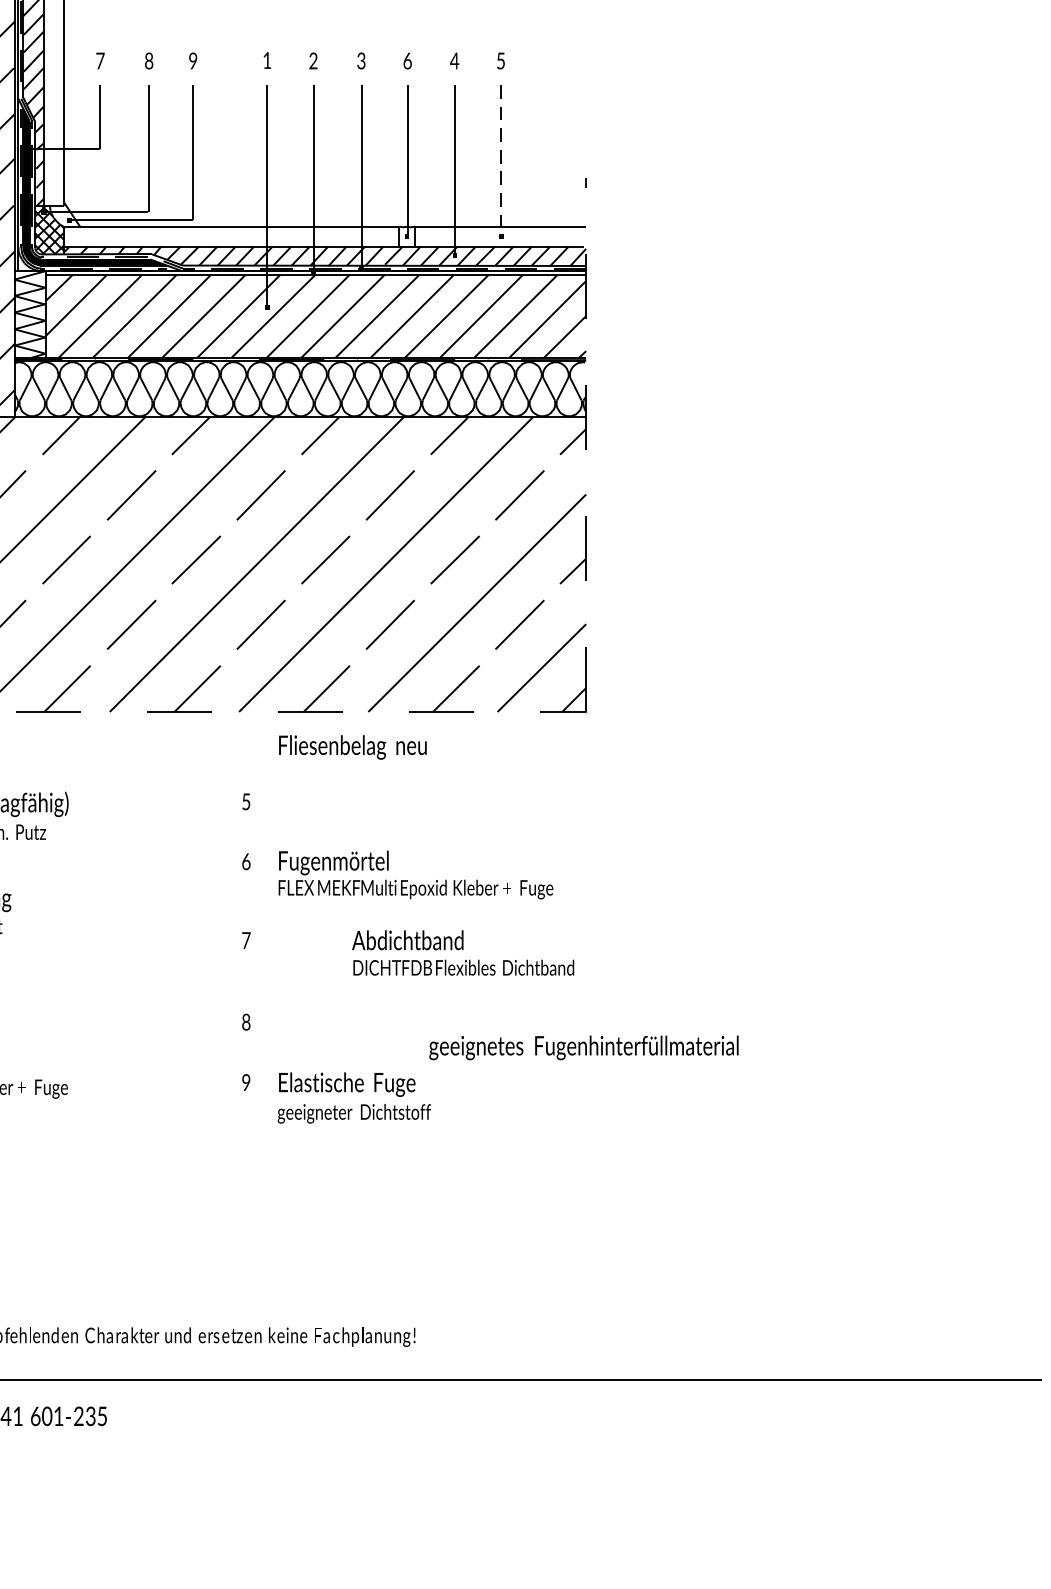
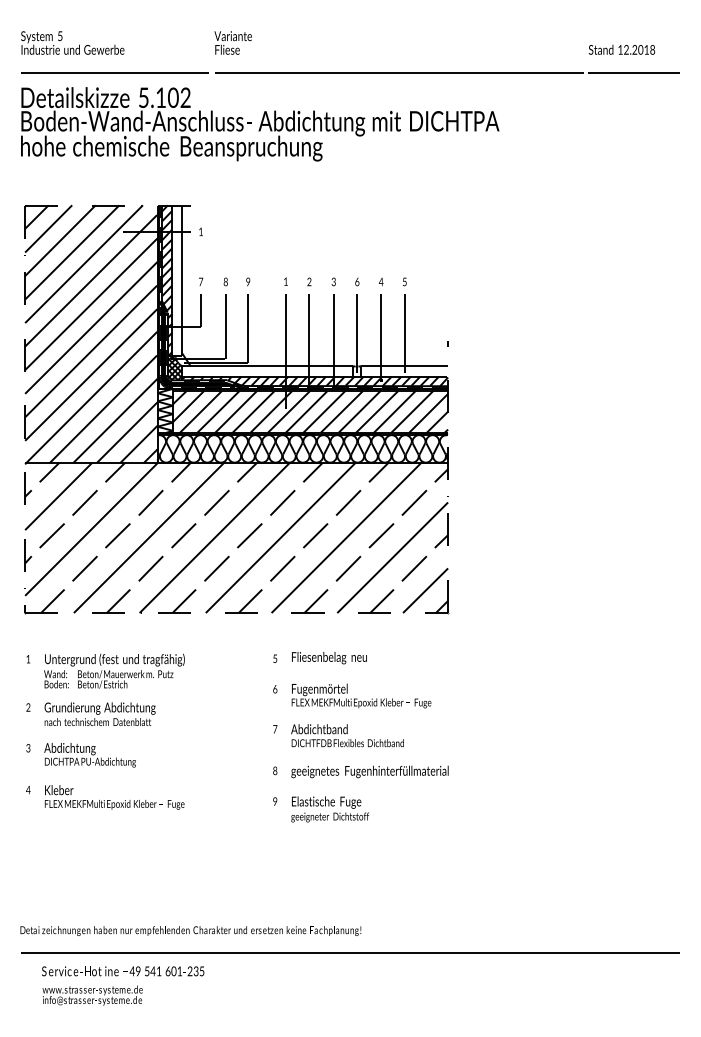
line: (500, 160) -> (404, 332), dashed -> solid
text: (352, 748) -> (329, 658), moved
text: (463, 952) -> (347, 735), moved
text: (582, 1047) -> (369, 771), moved

